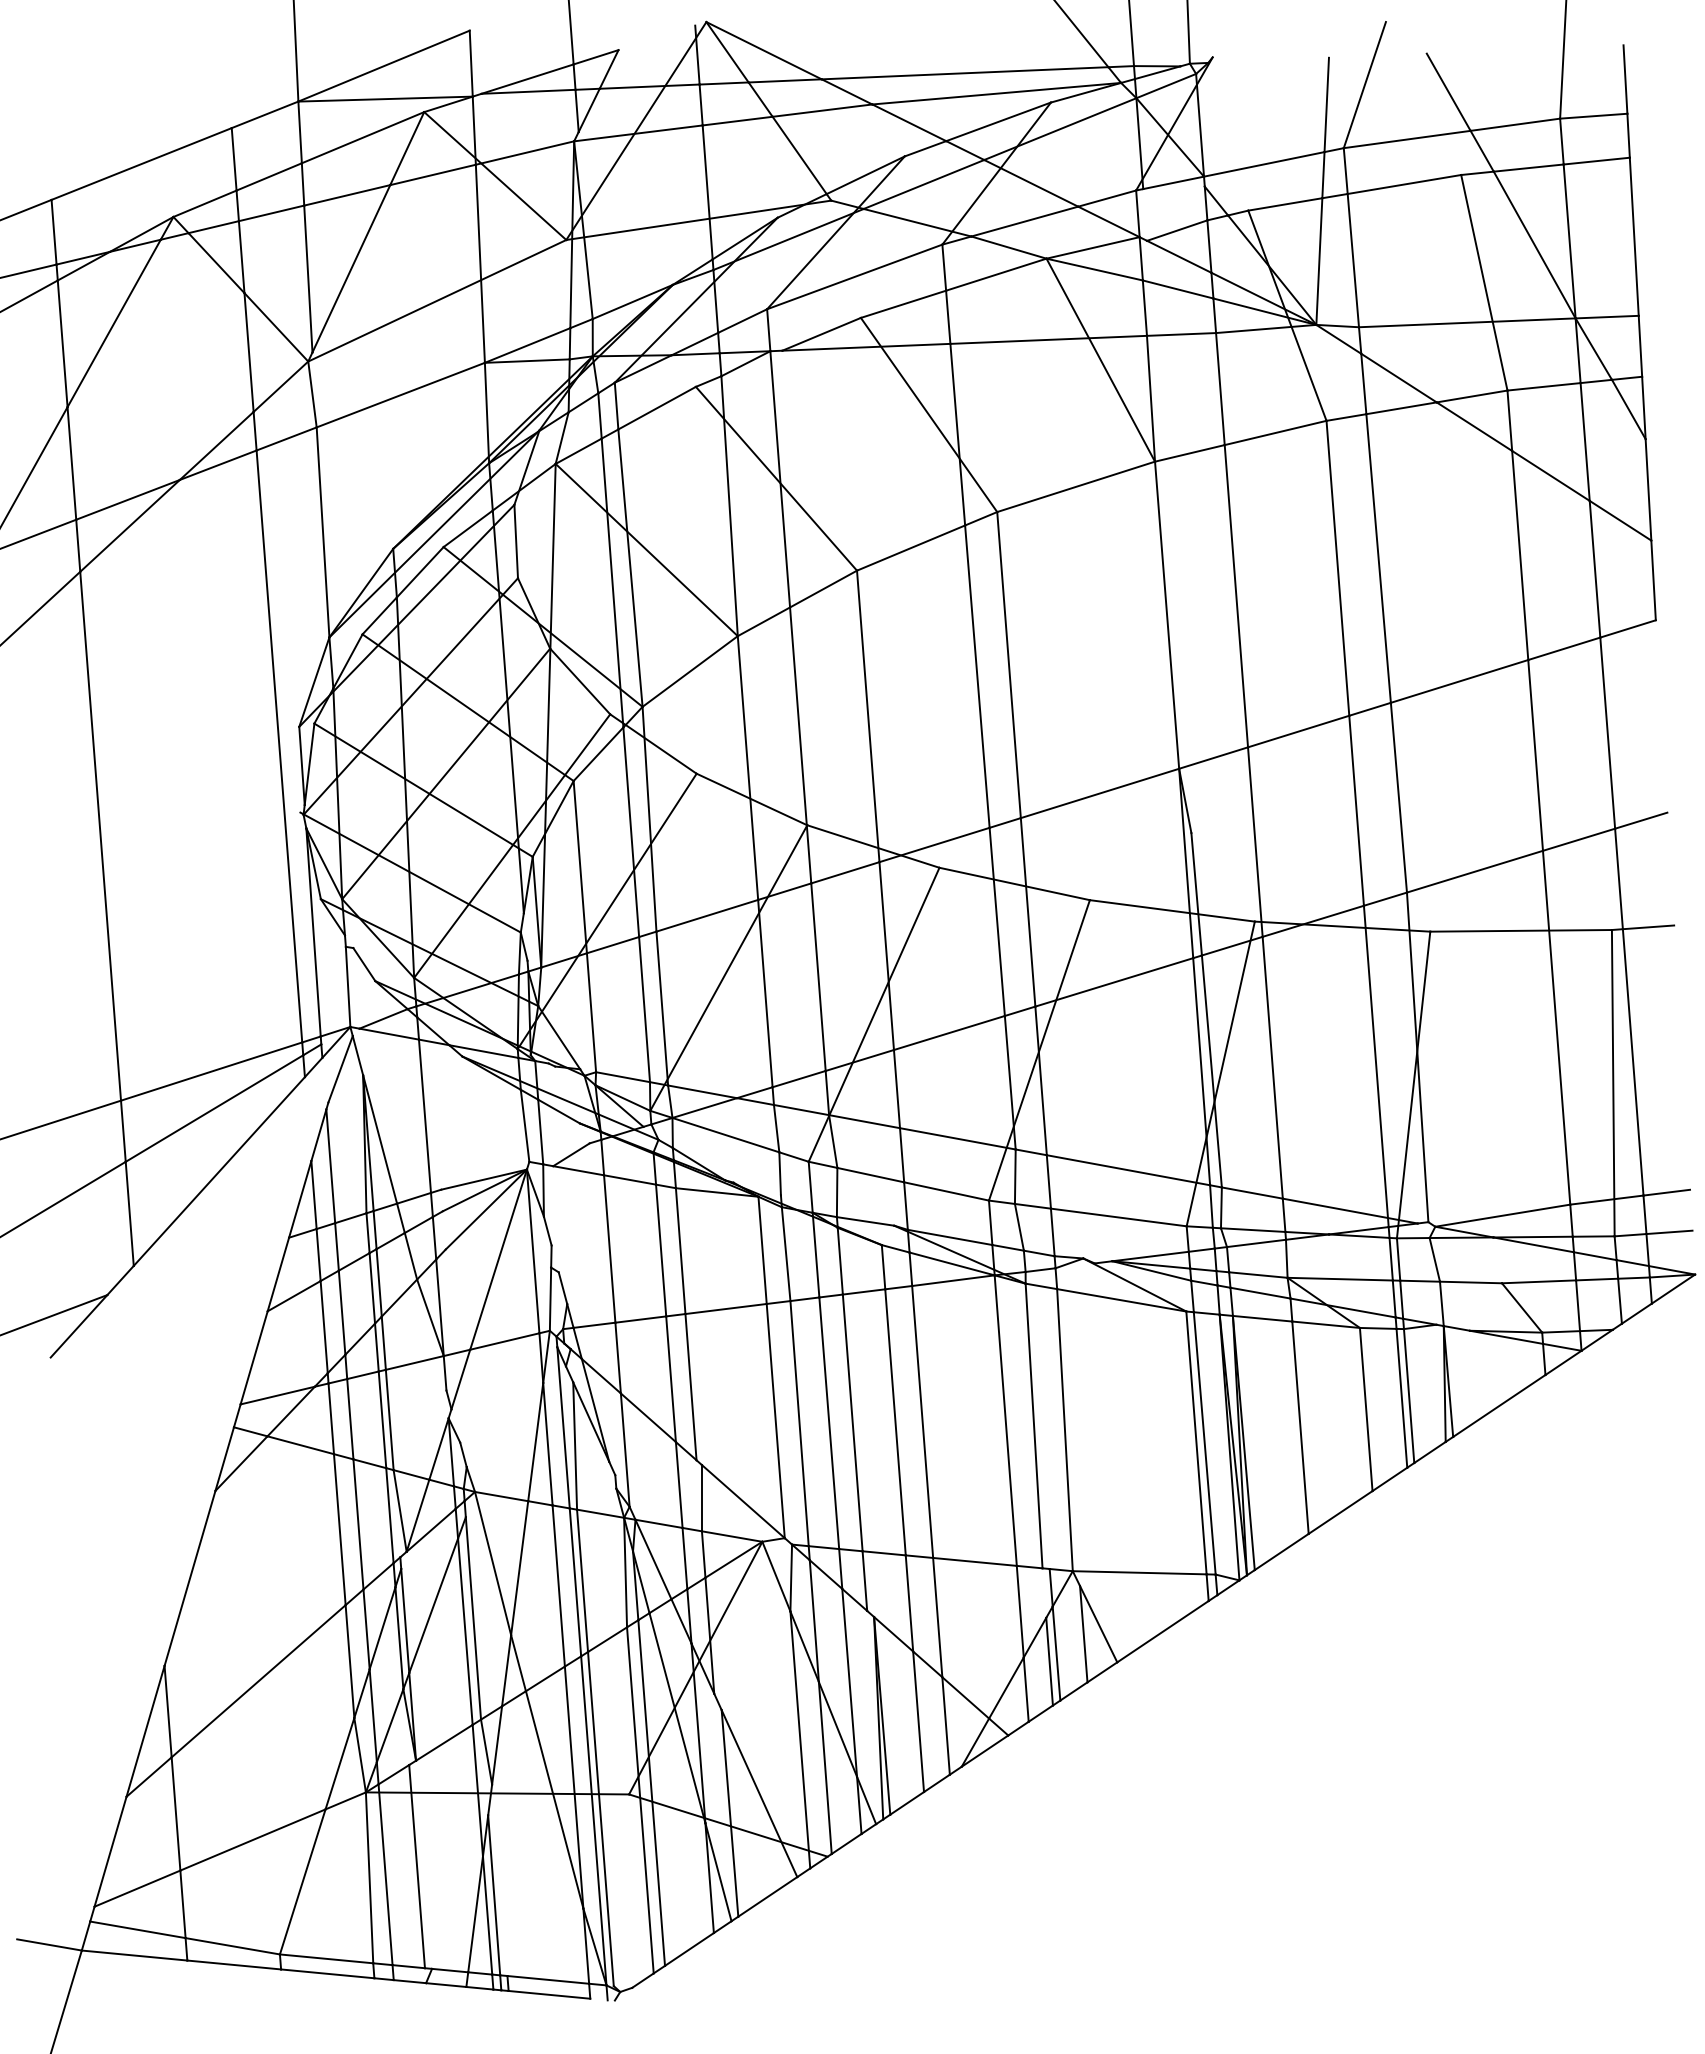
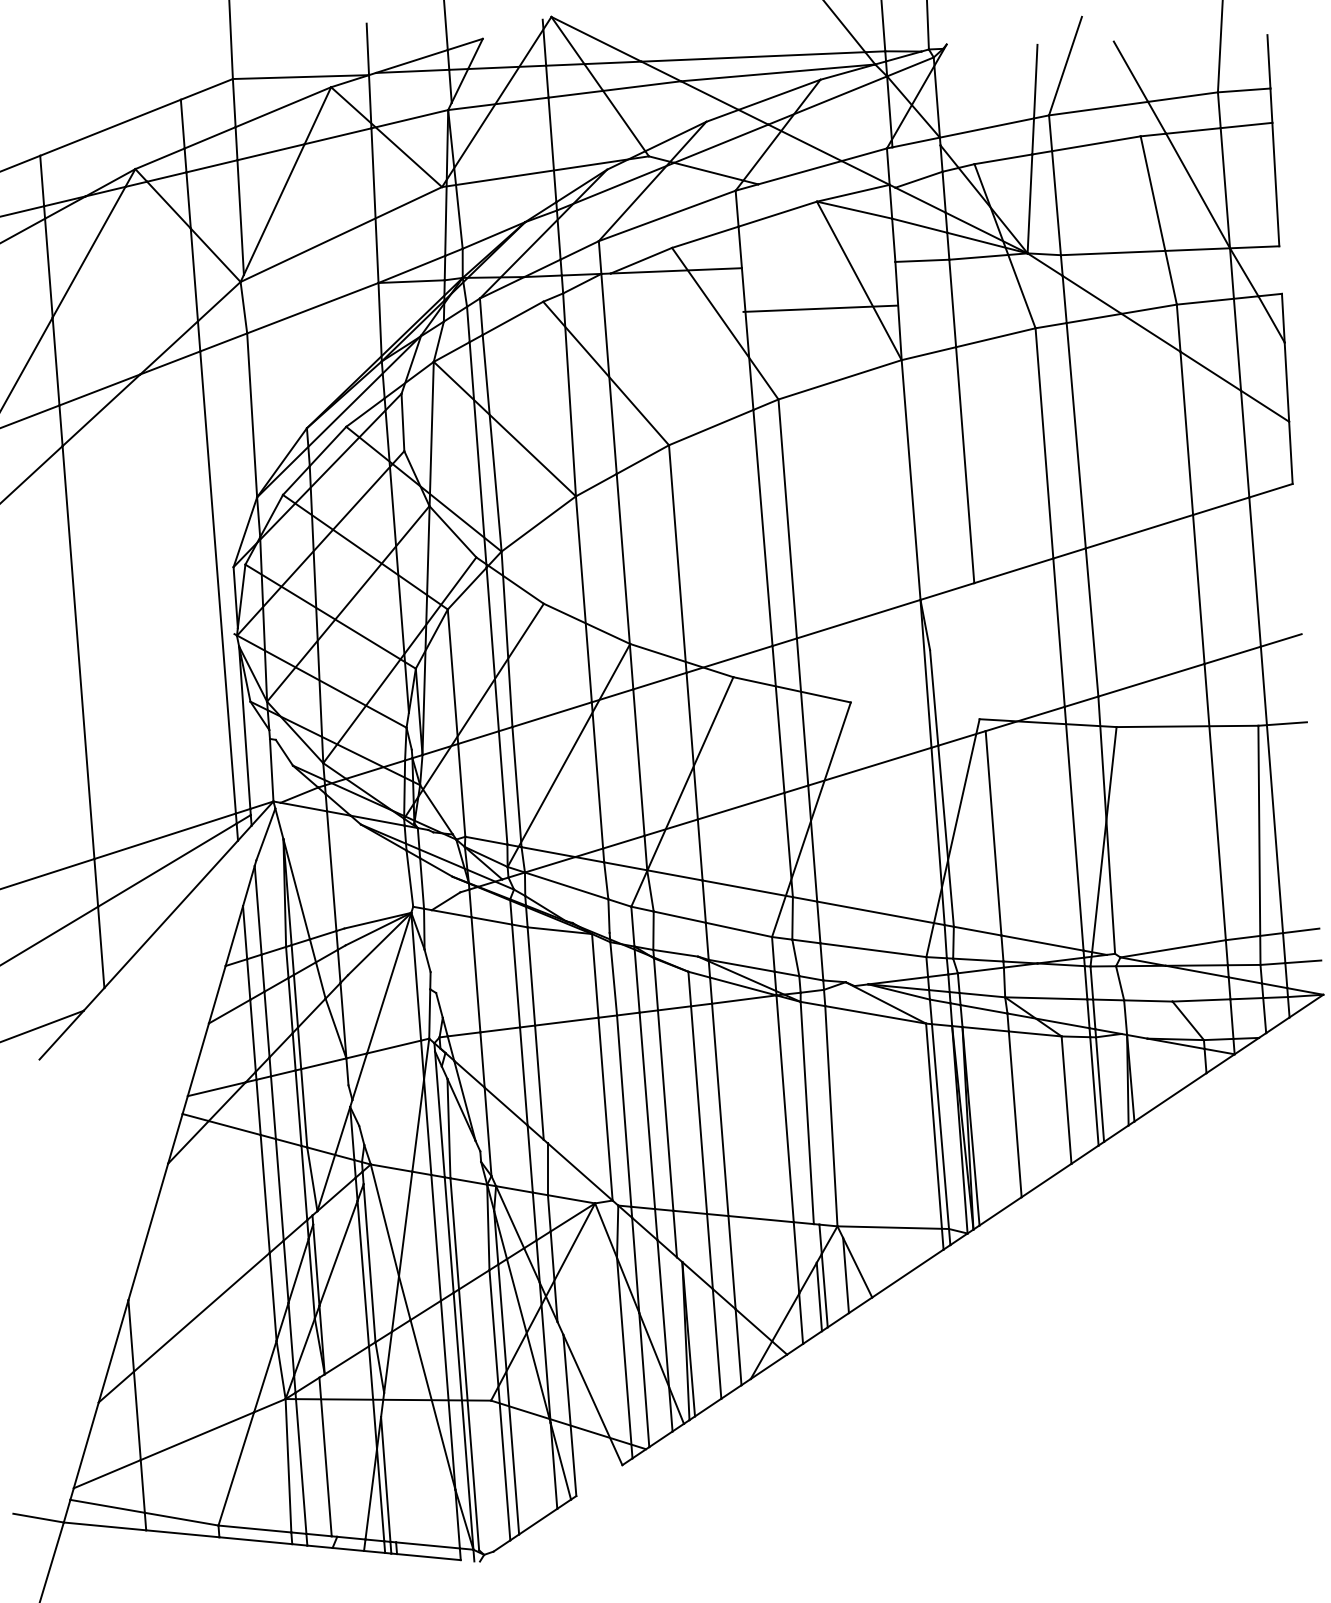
line: (383, 65) -> (299, 50), removed
line: (1008, 247) -> (787, 192), removed
line: (1048, 339) -> (820, 308), moved
line: (1640, 345) -> (1280, 269), removed
line: (1255, 841) -> (980, 656), removed
line: (1171, 910) -> (914, 710), removed
line: (767, 1896) -> (599, 1480), removed

